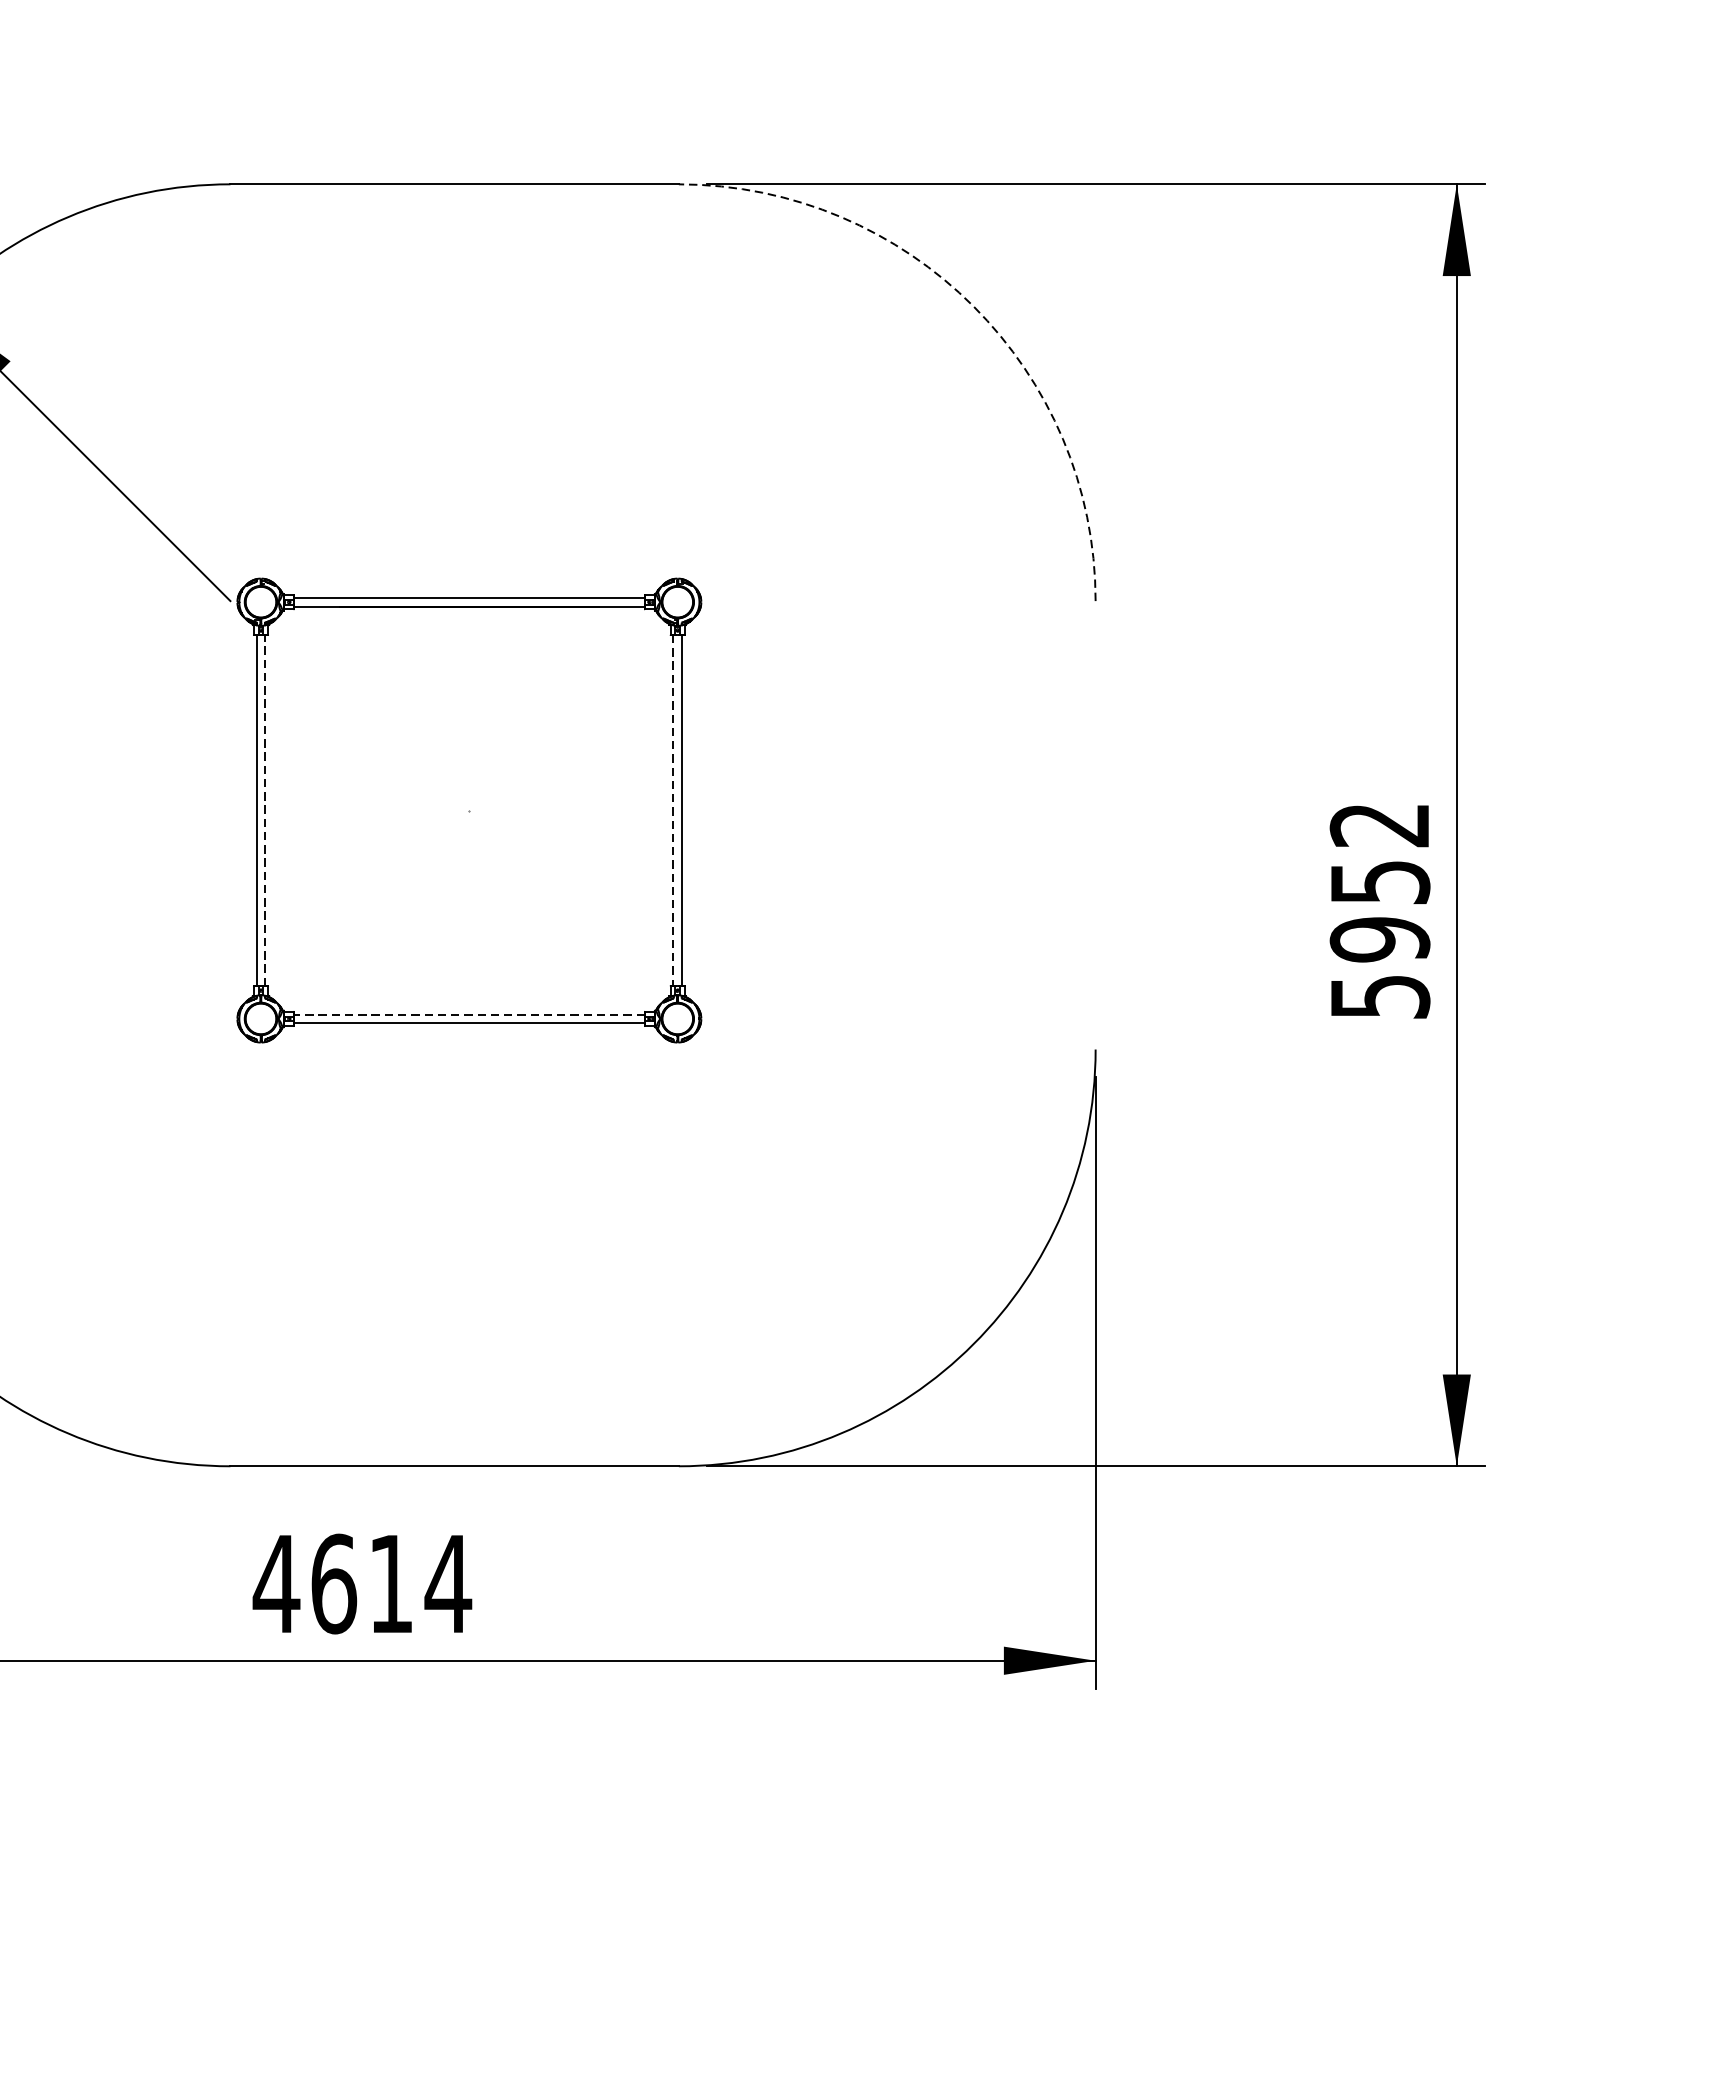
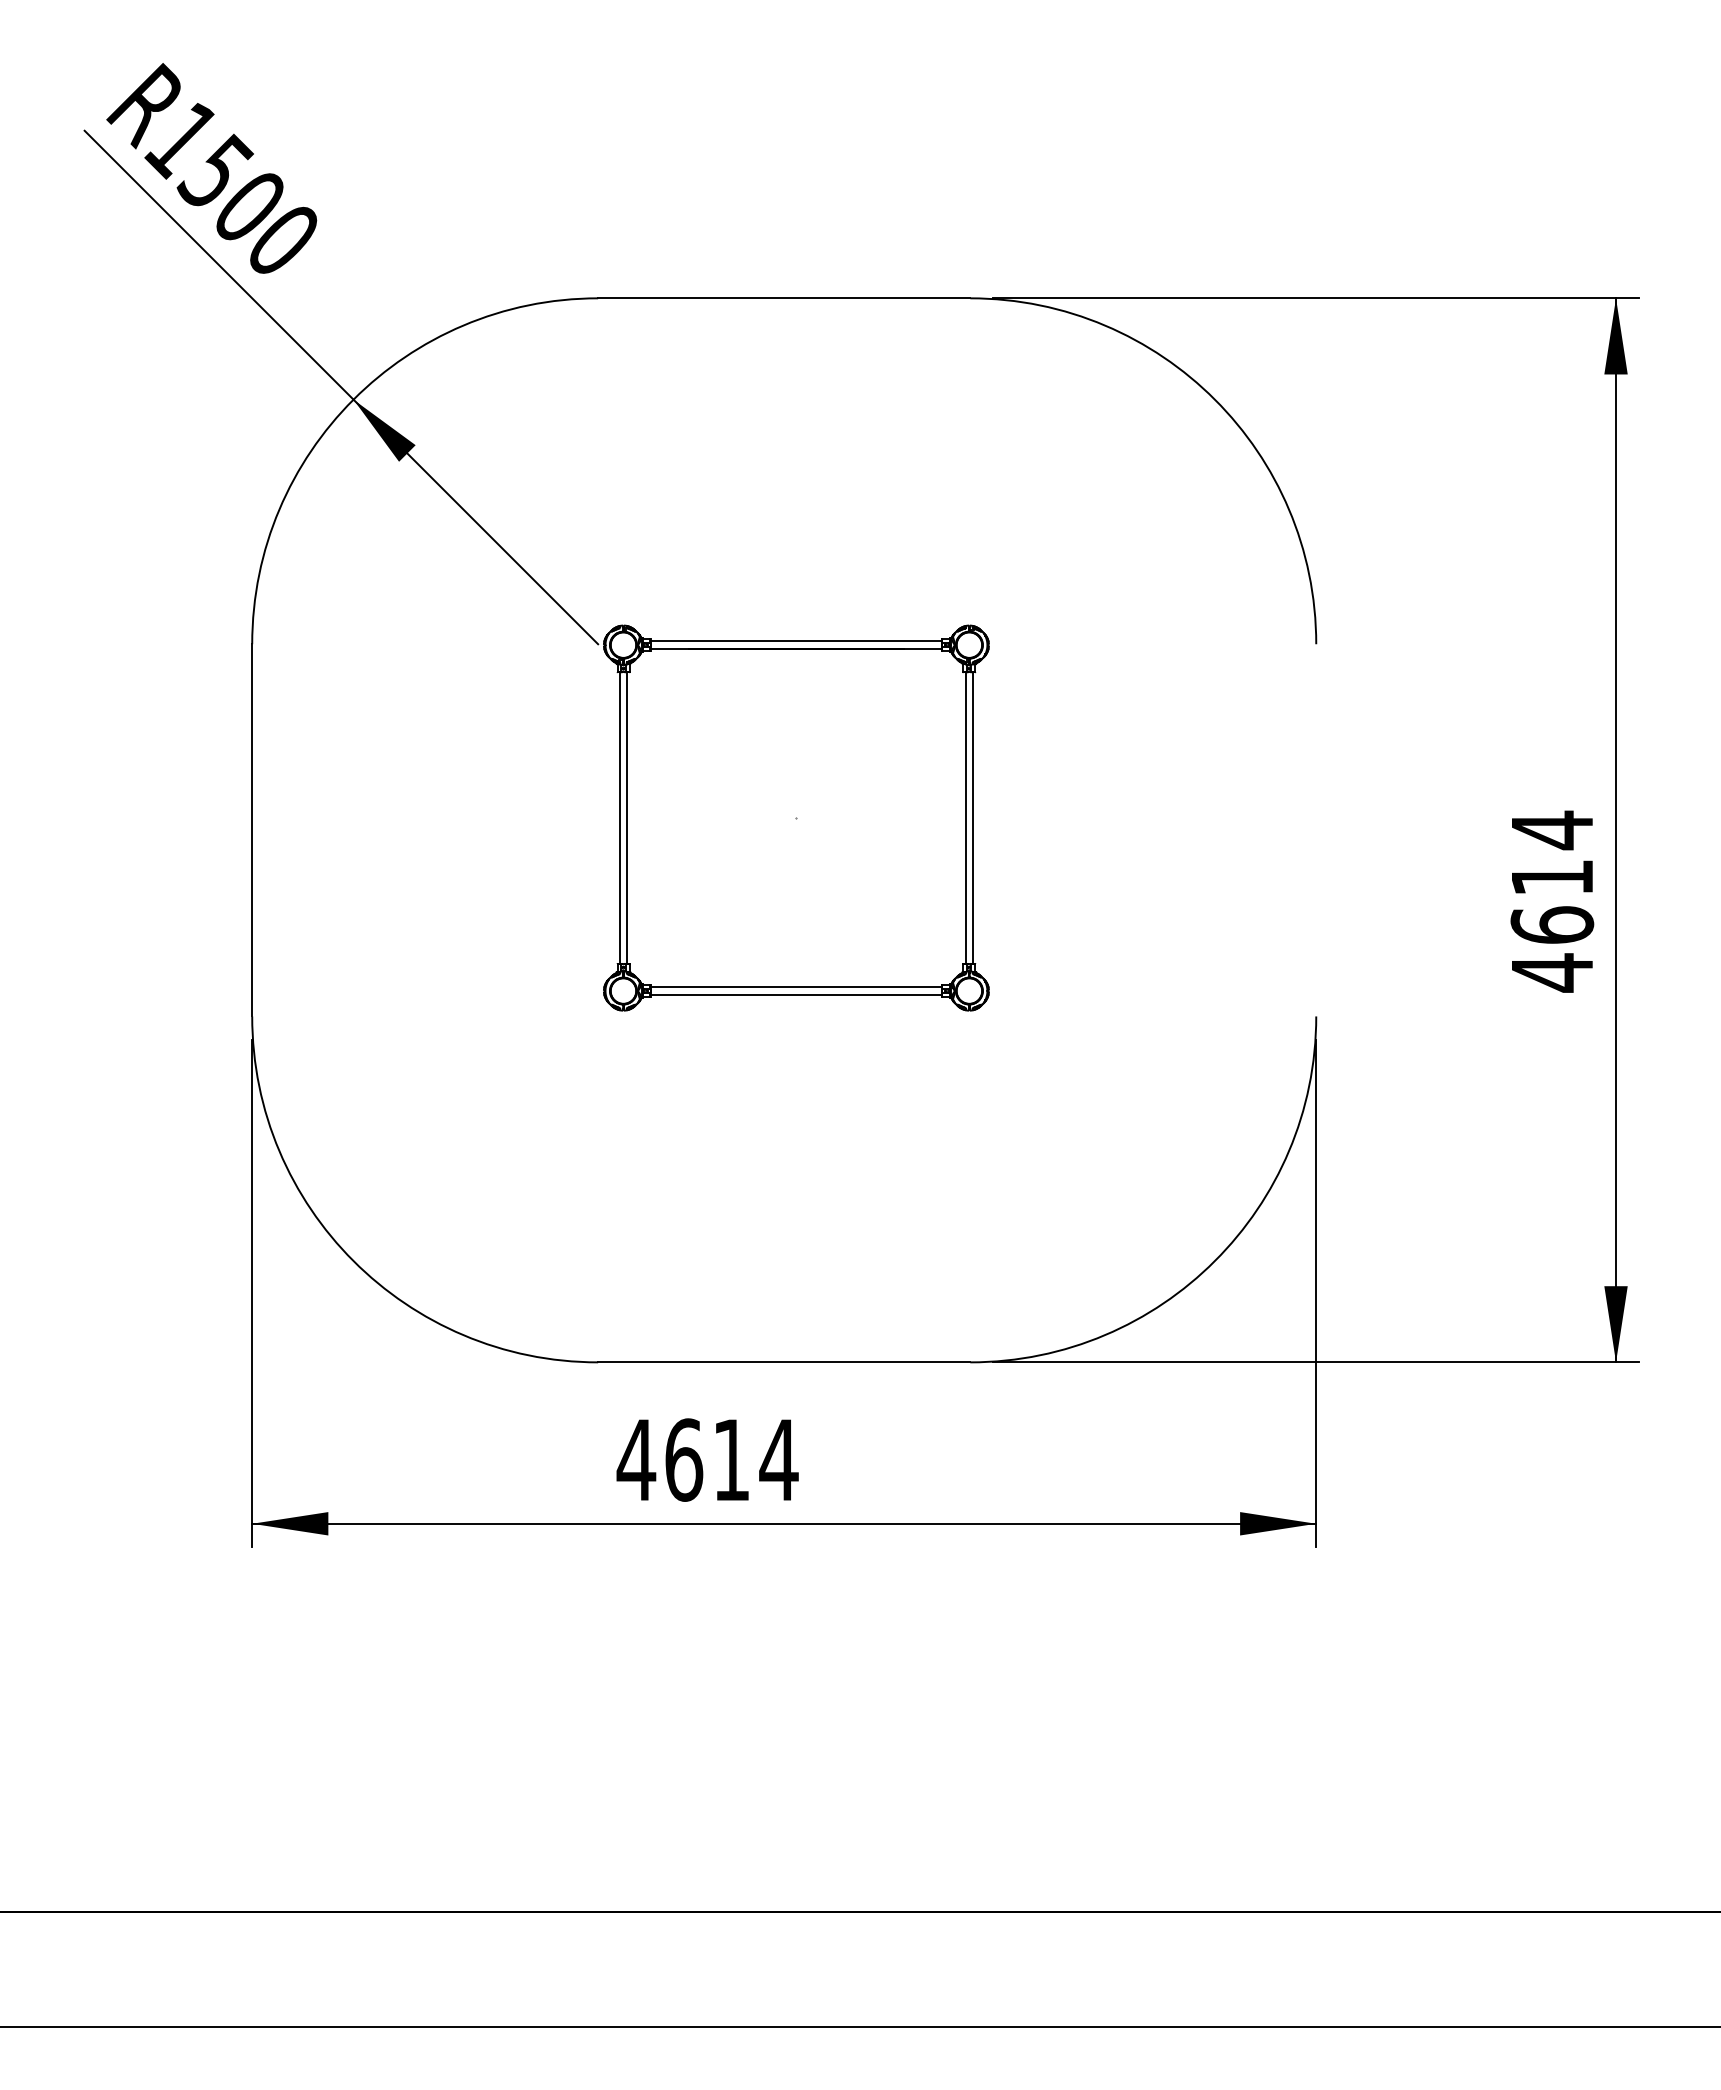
arc: (973, 306) -> (1214, 399), dashed -> solid
line: (265, 811) -> (627, 818), dashed -> solid
line: (673, 811) -> (965, 818), dashed -> solid
text: (1380, 911) -> (1552, 901), 5952 -> 4614
line: (469, 1014) -> (796, 987), dashed -> solid

